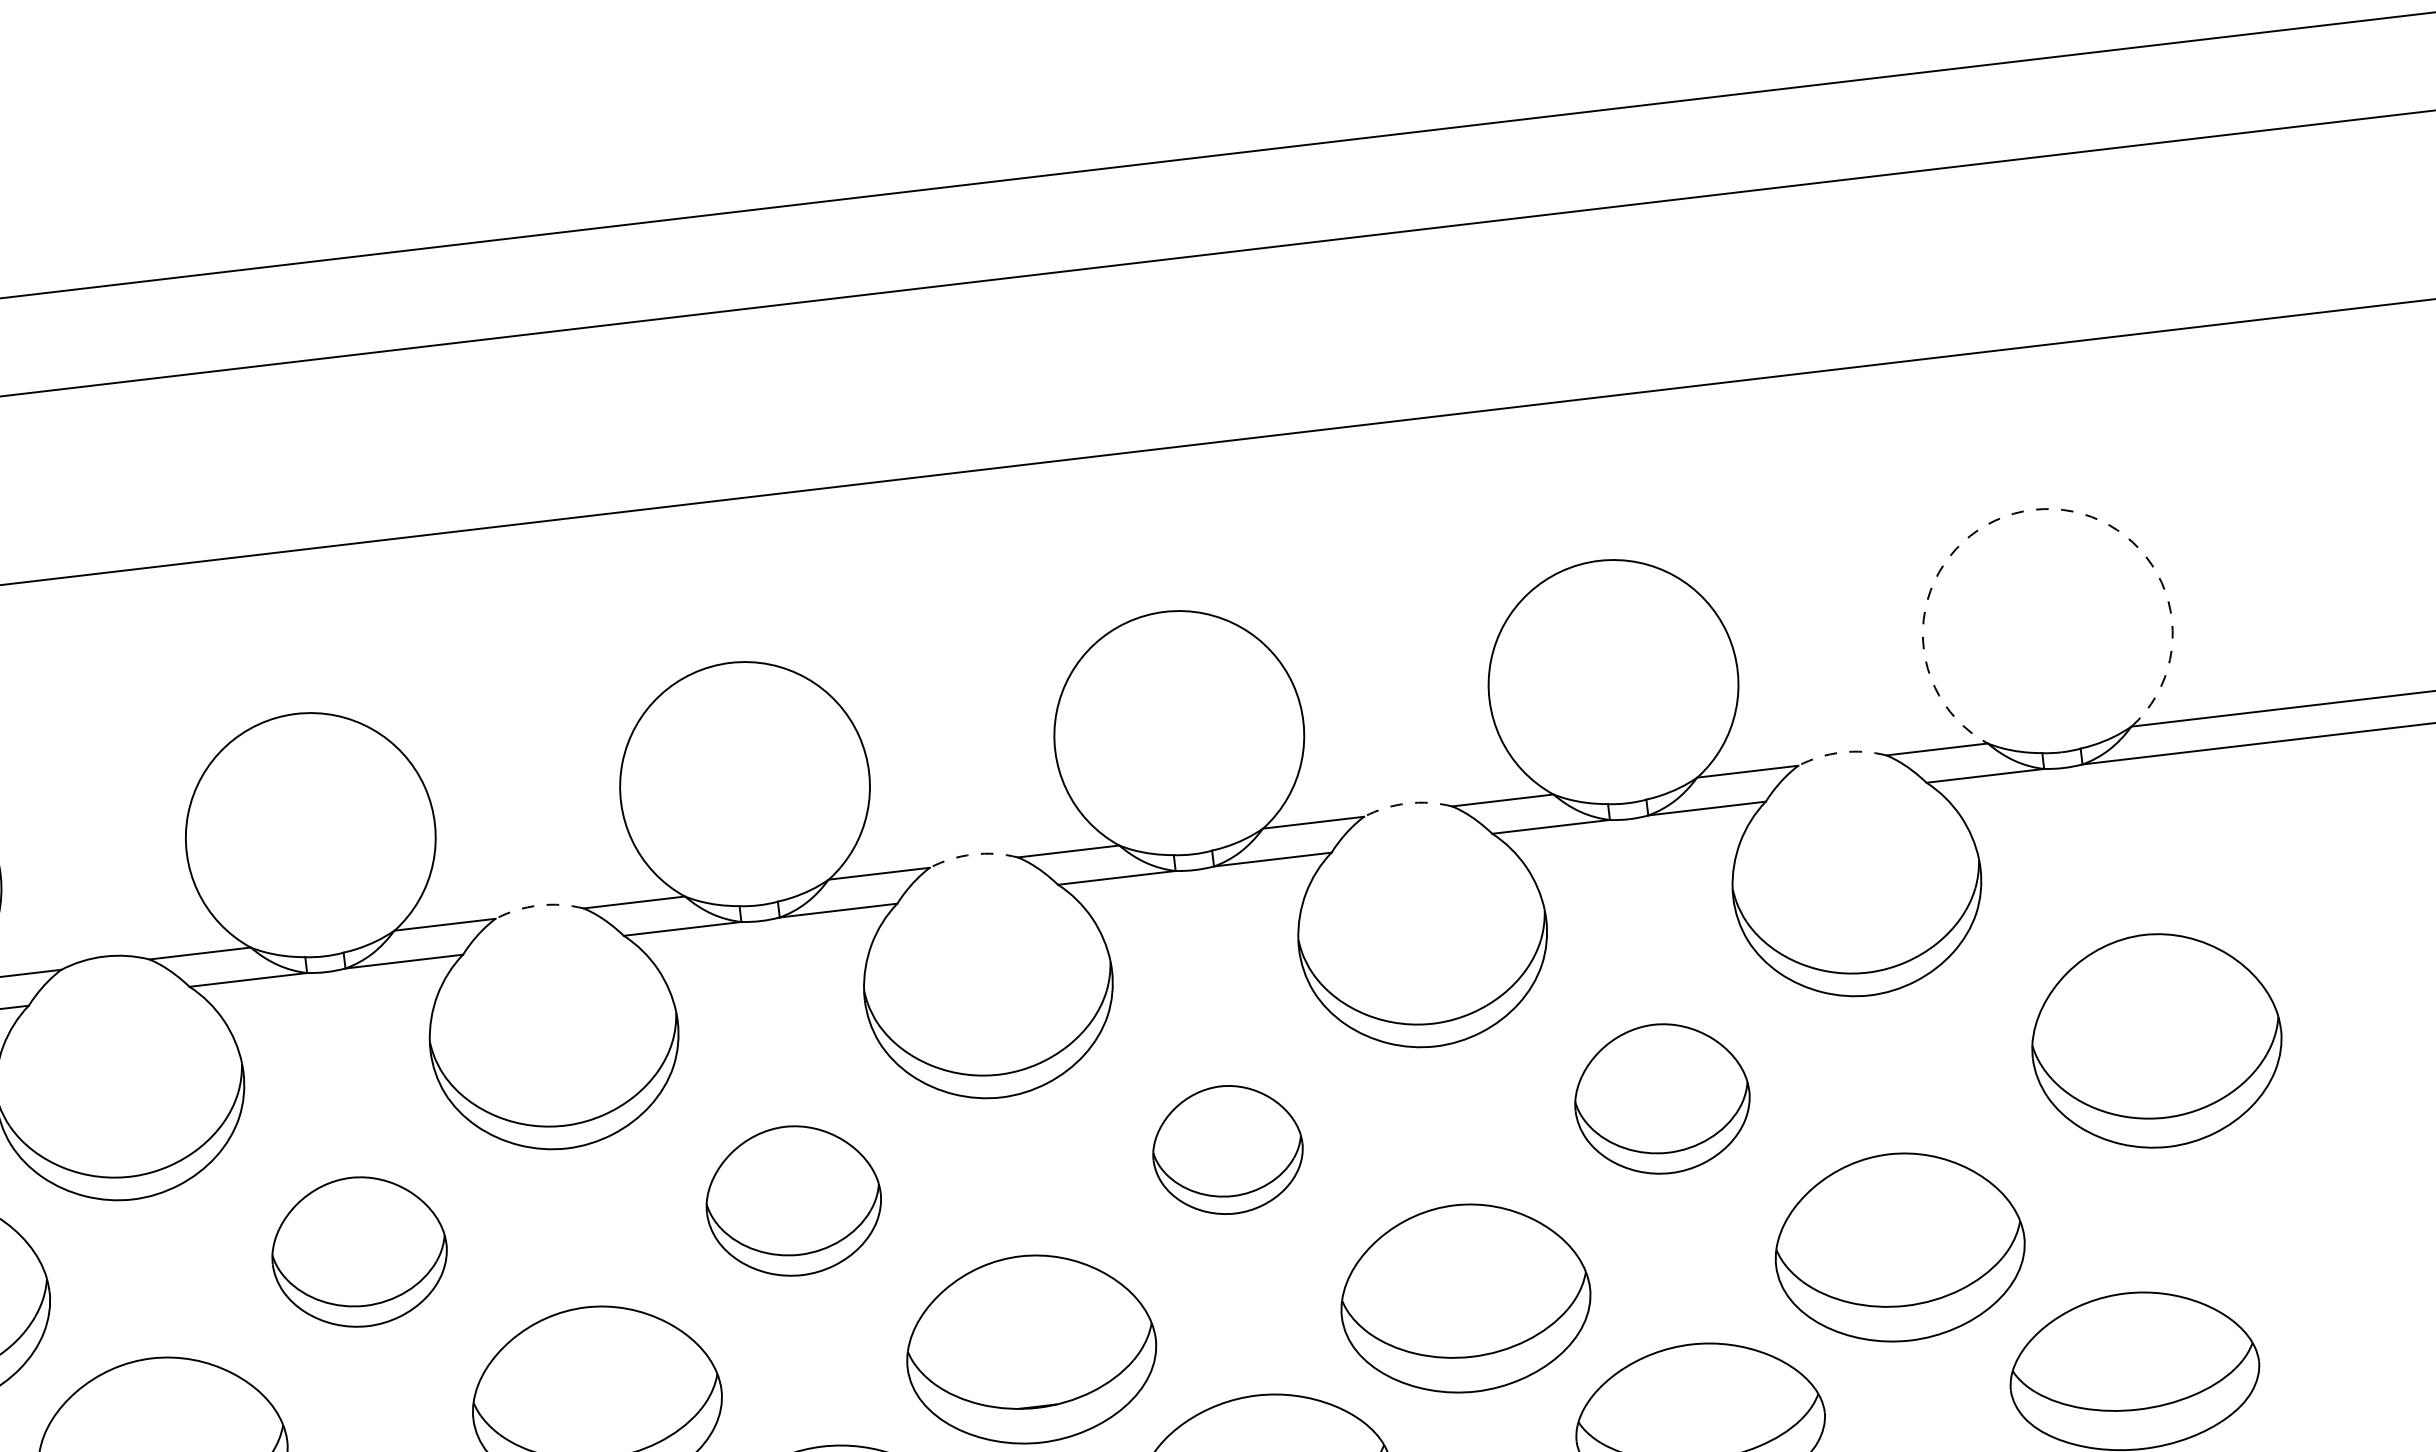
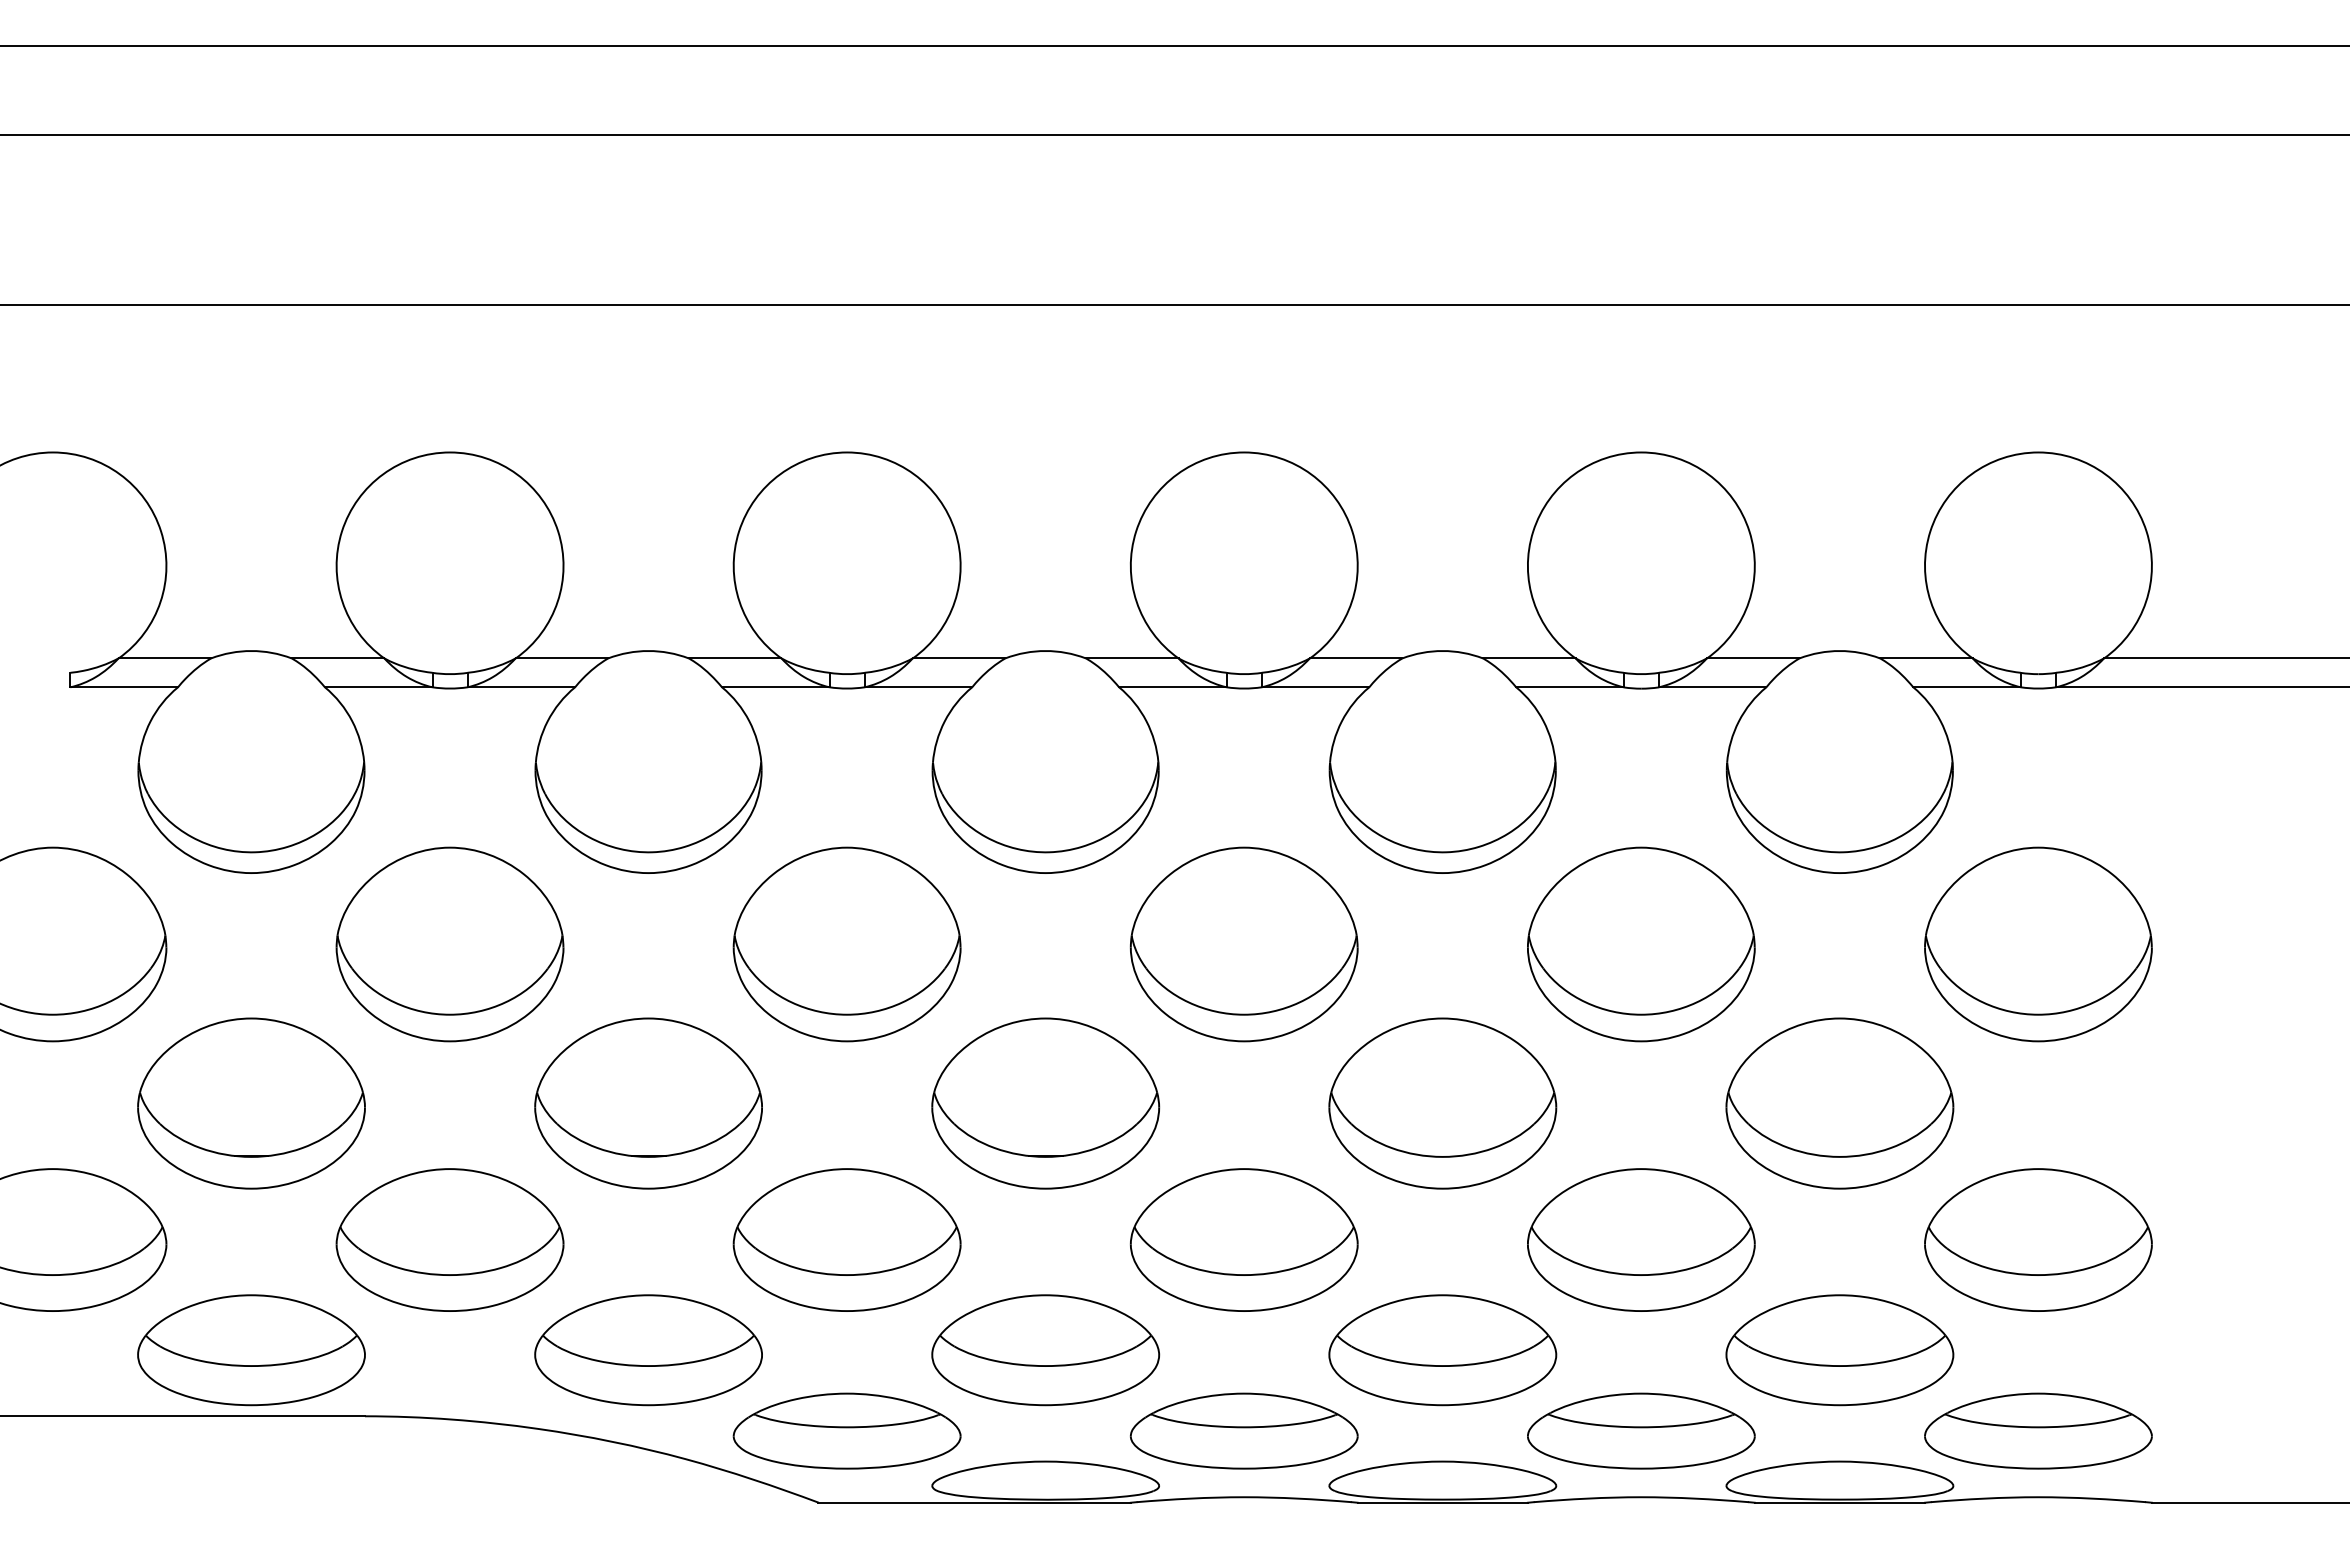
arc: (2033, 509) -> (2038, 452), dashed -> solid
arc: (1841, 753) -> (1839, 651), dashed -> solid
arc: (1407, 804) -> (1442, 651), dashed -> solid
arc: (972, 855) -> (1045, 651), dashed -> solid
arc: (538, 906) -> (648, 651), dashed -> solid
part: (2156, 1040) -> (2038, 944), moved
part: (1662, 1098) -> (1641, 944), size x1.43
part: (1227, 1150) -> (1243, 944), size x1.67
part: (792, 1201) -> (846, 944), size x1.43
part: (358, 1252) -> (449, 944), size x1.43

